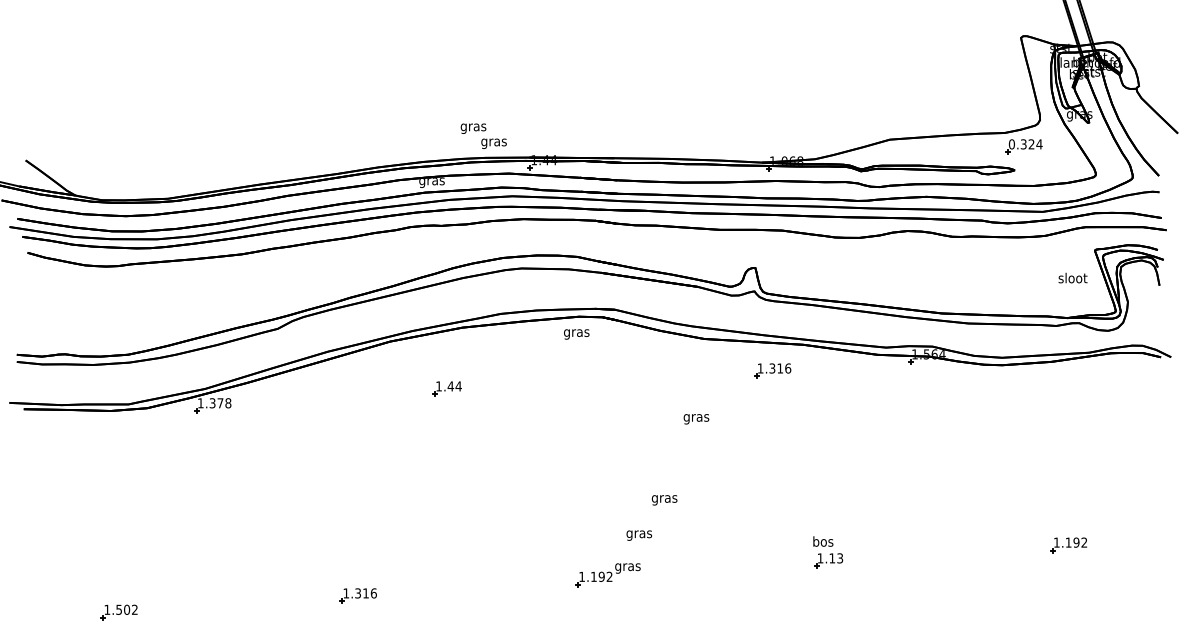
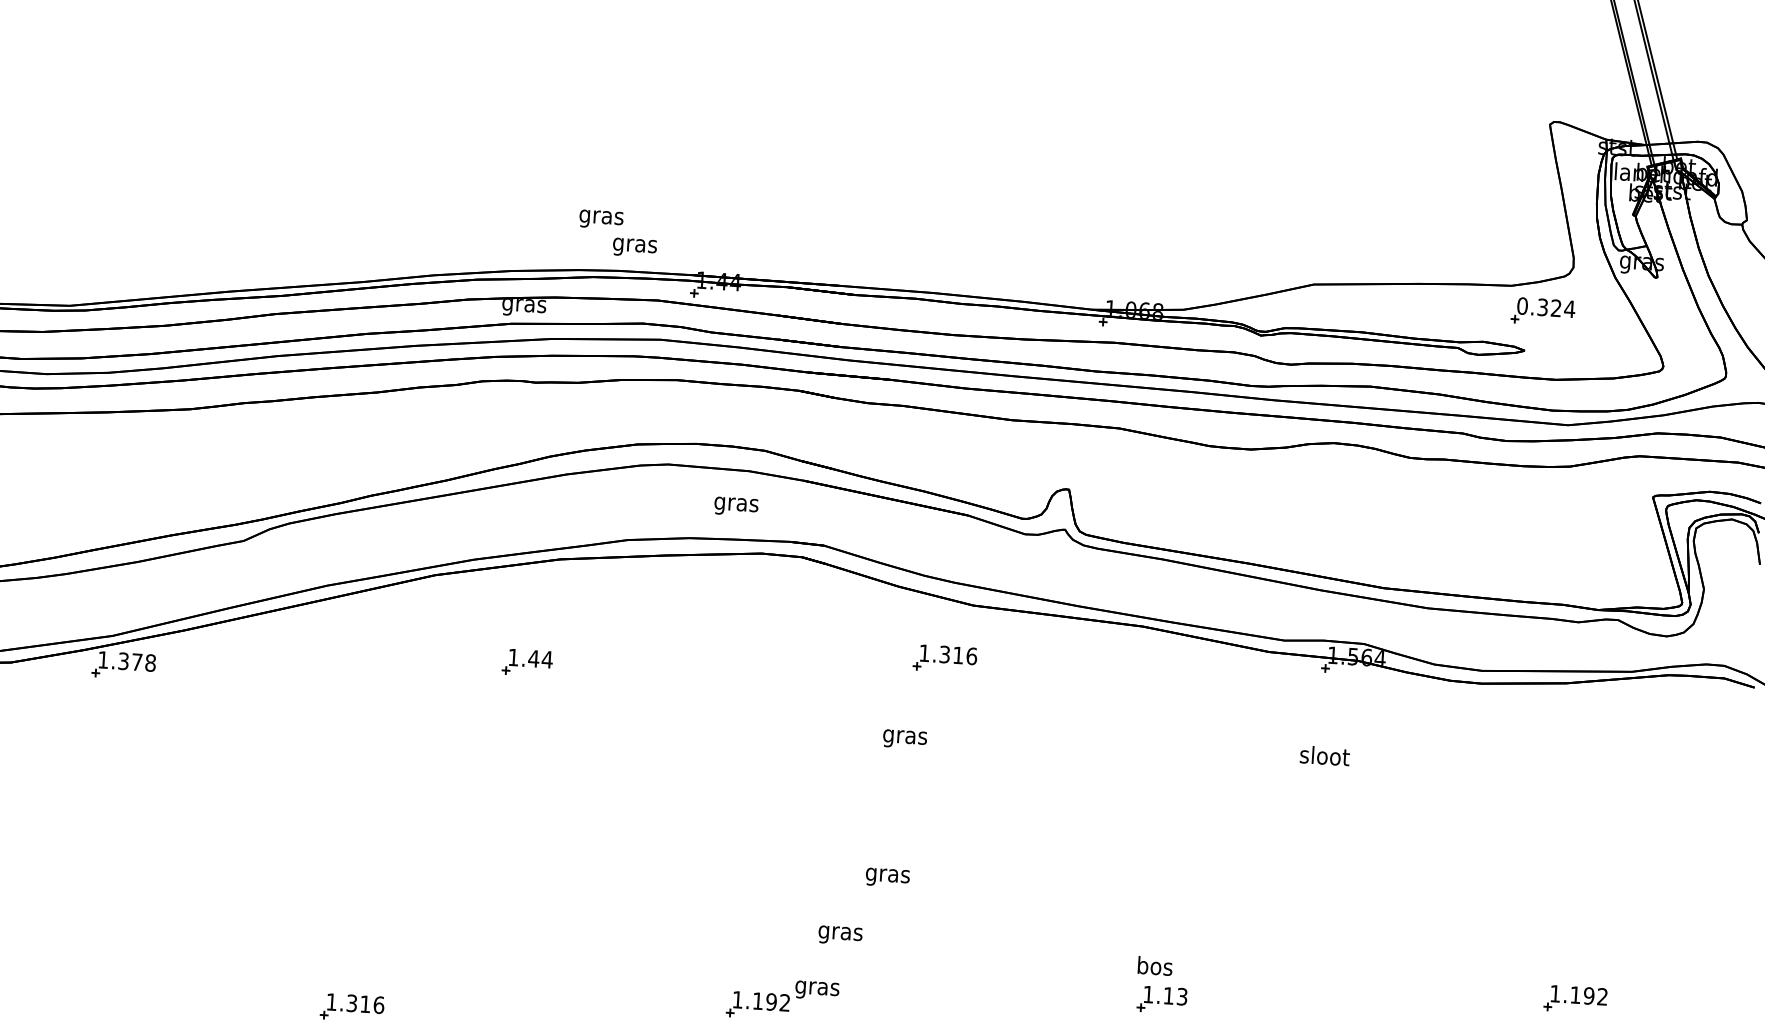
text: (1072, 277) -> (1324, 754), moved
text: (576, 334) -> (735, 506), moved
part: (772, 370) -> (944, 657), moved
text: (696, 419) -> (905, 739), moved

